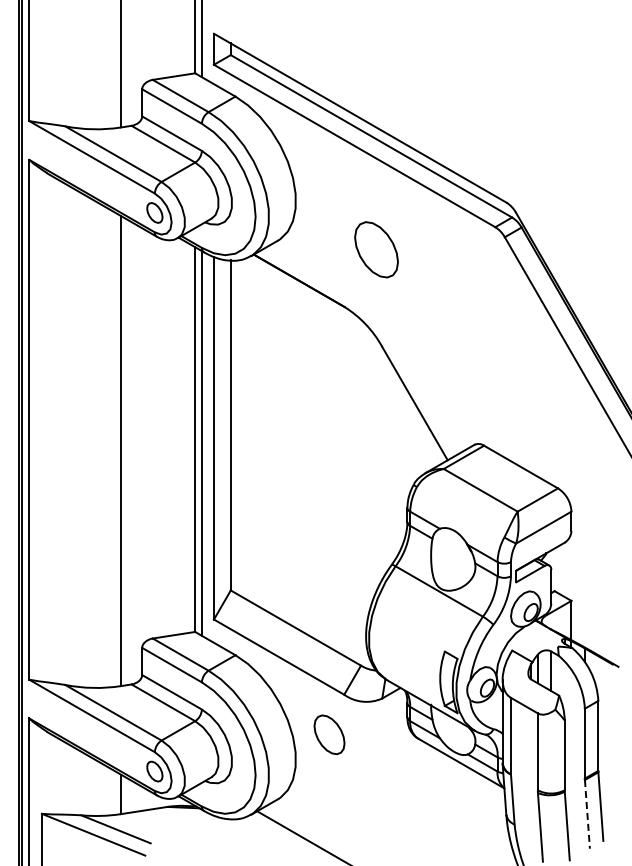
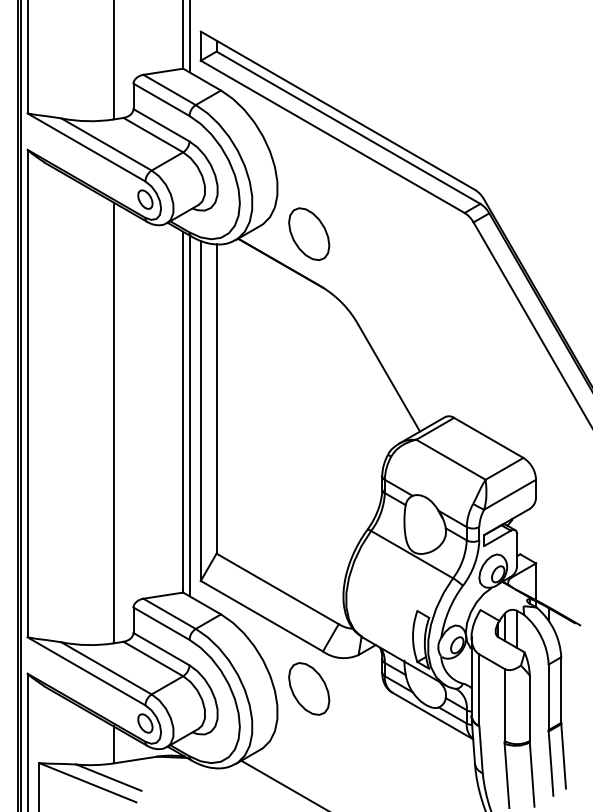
part: (376, 249) -> (309, 233), moved
part: (329, 734) -> (309, 688), size x1.43
line: (587, 814) -> (551, 763), dashed -> solid

